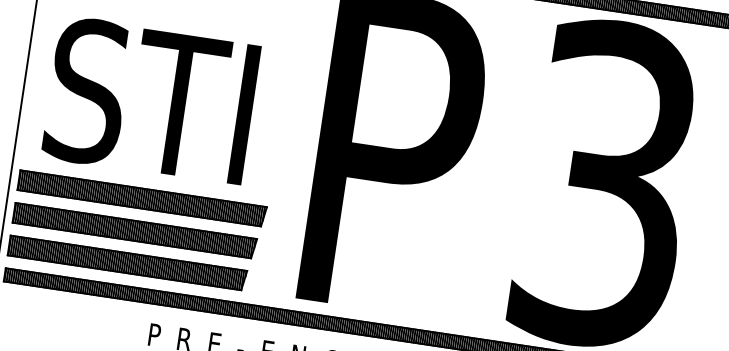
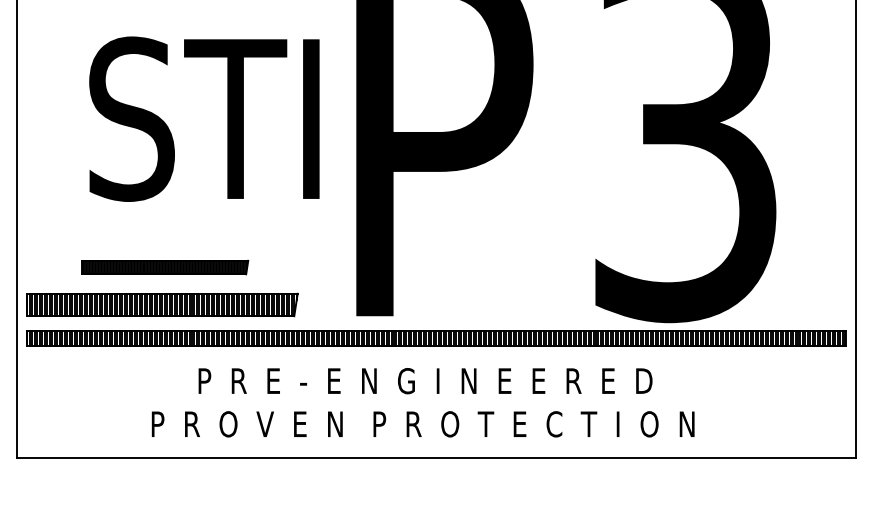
text: (151, 100) -> (204, 118), moved
part: (142, 198) -> (168, 230), removed
part: (135, 230) -> (165, 267), size x0.6

